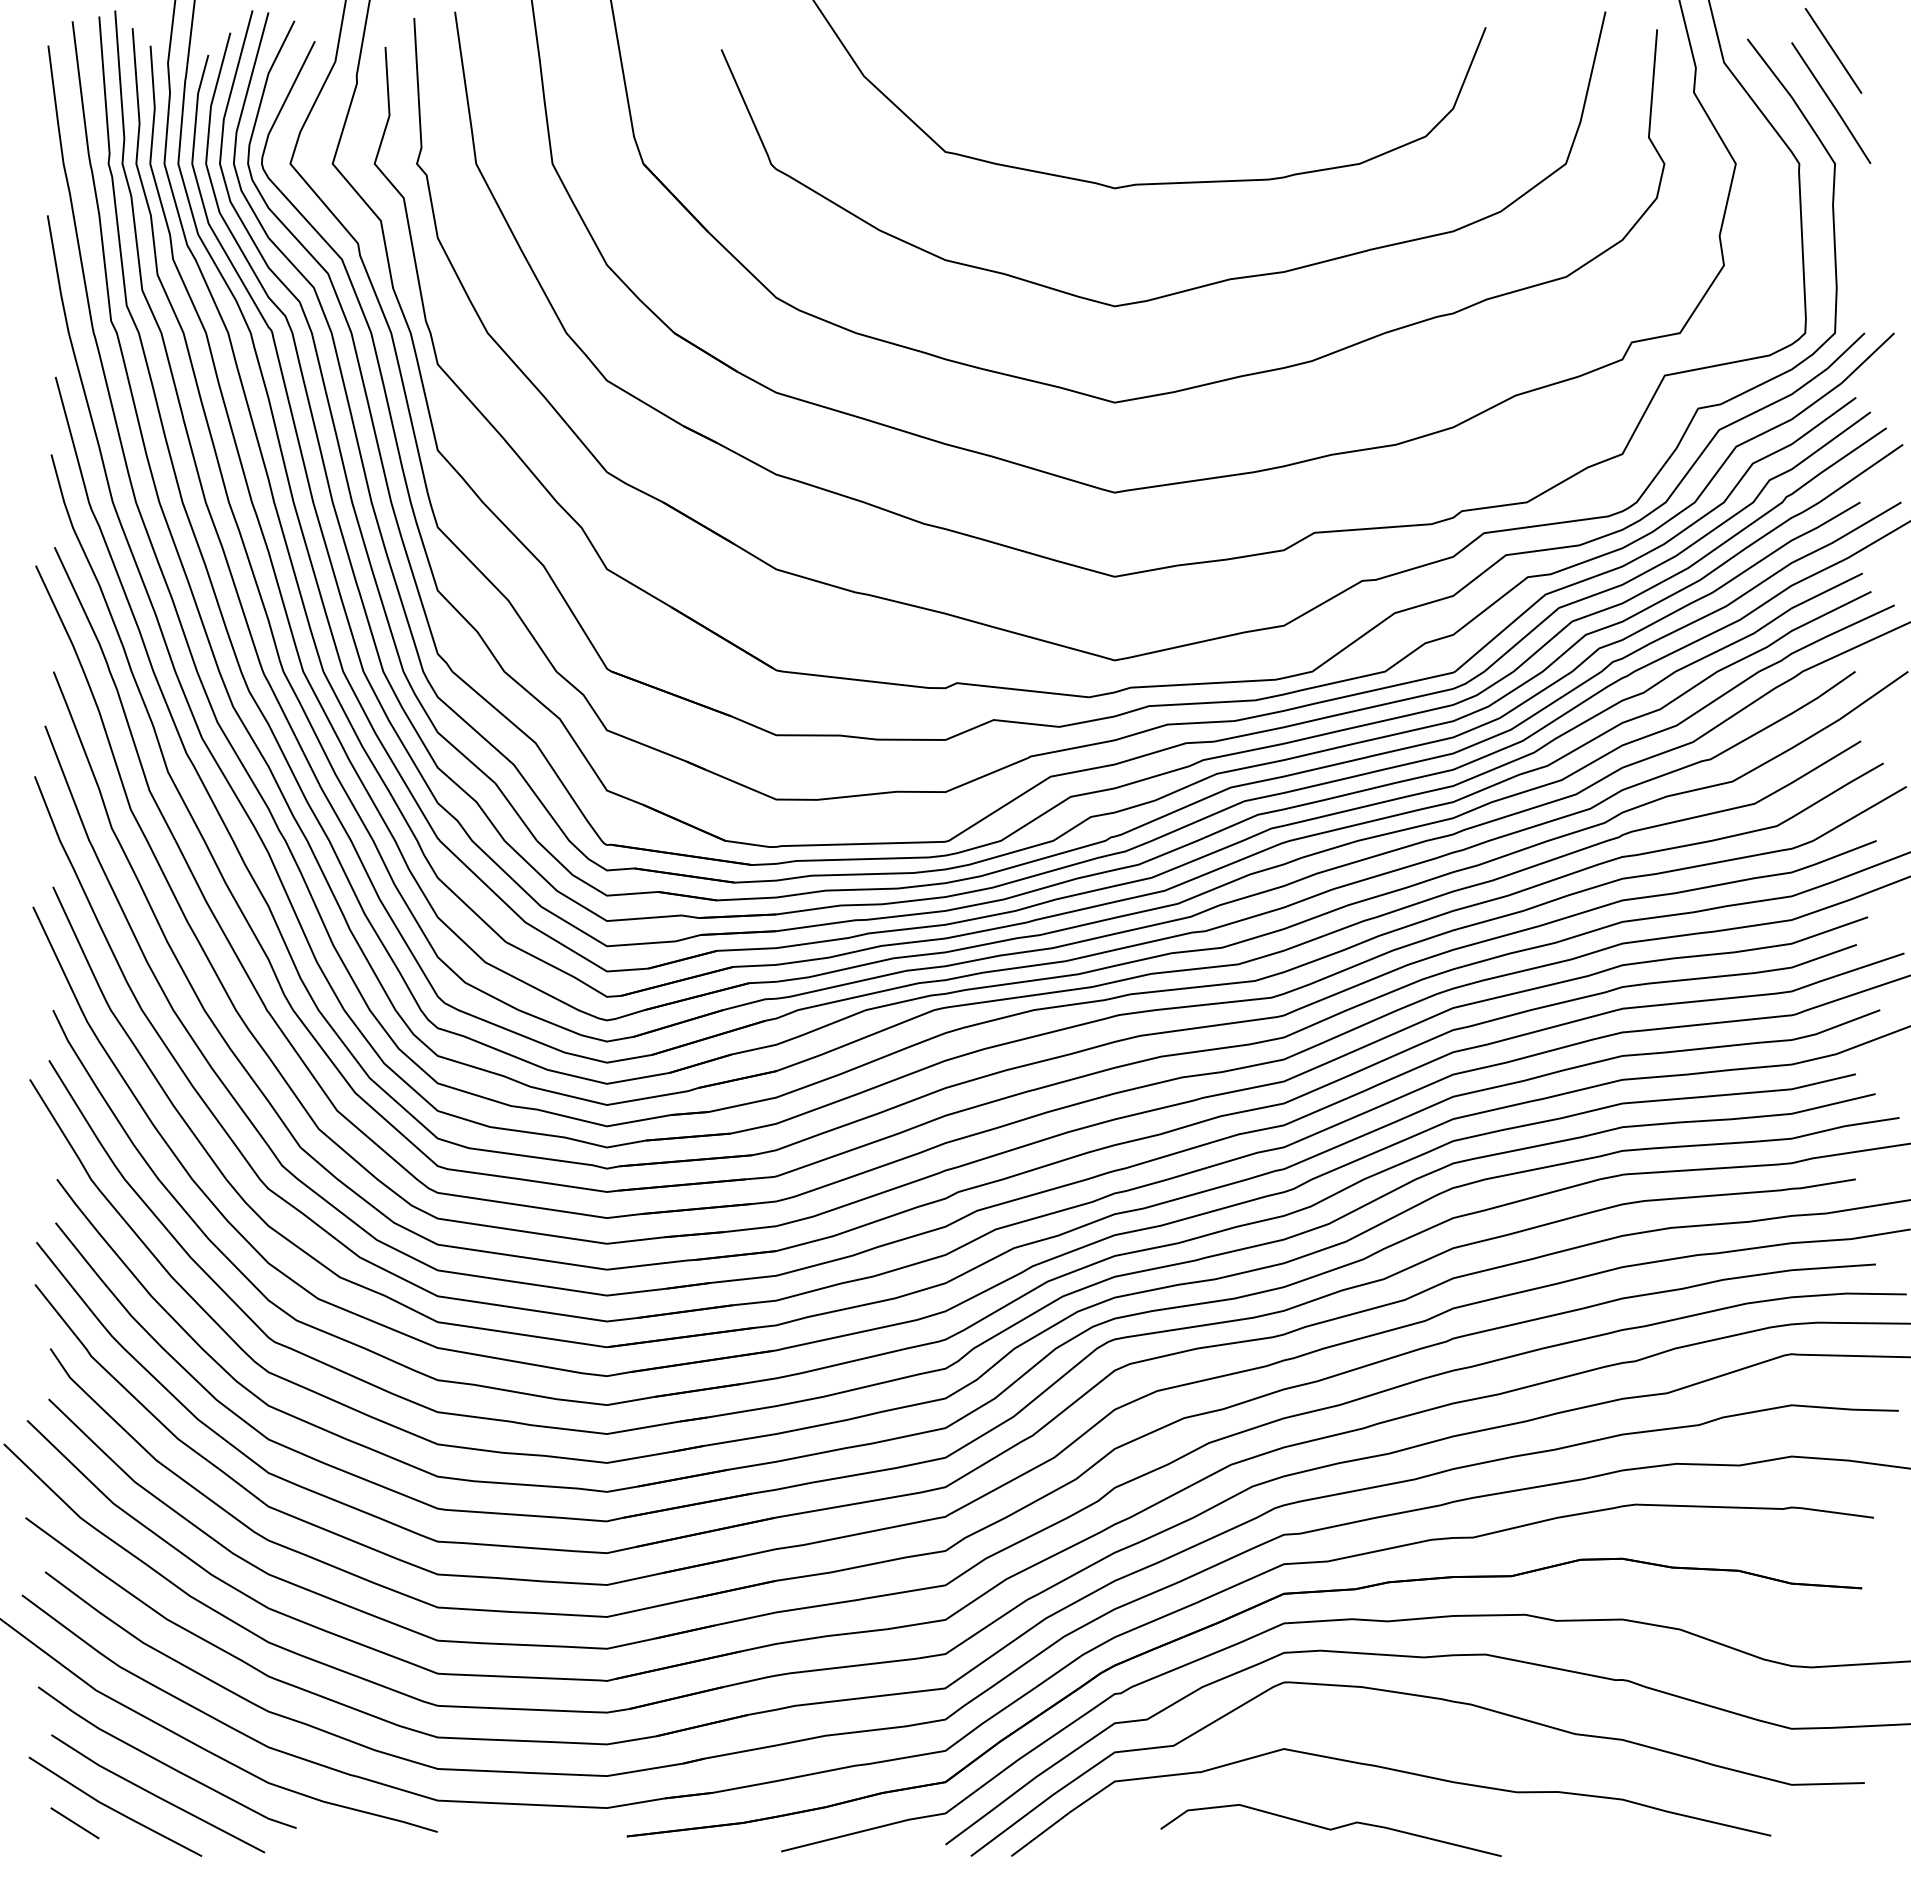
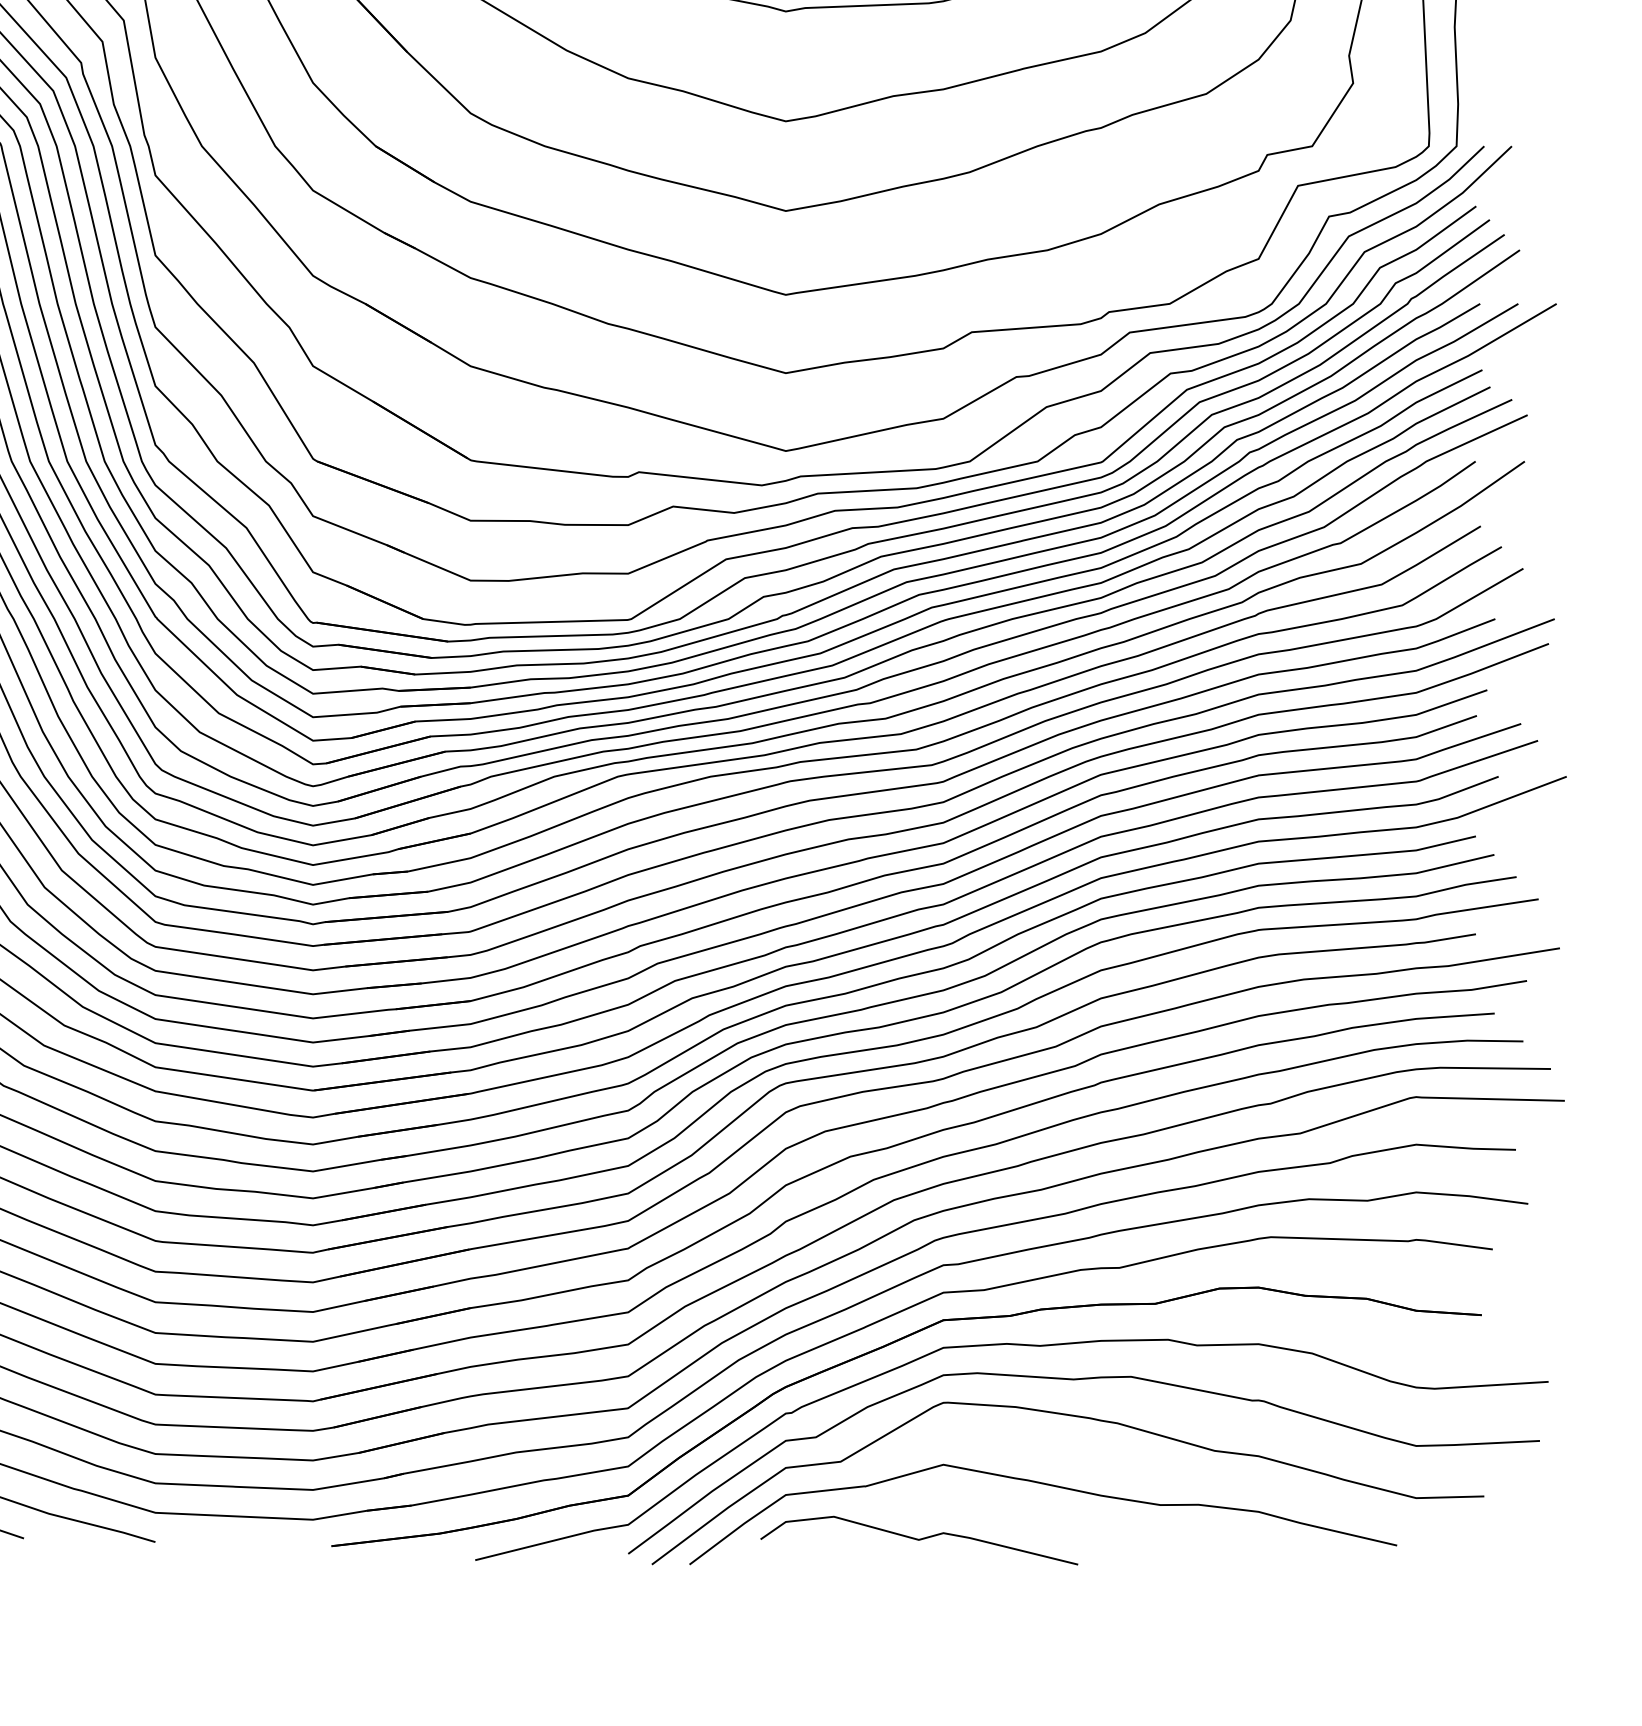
curve: (1330, 1830) -> (918, 1540), moved

